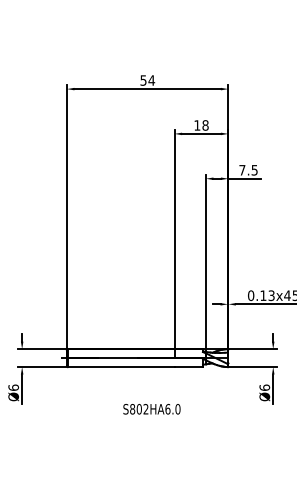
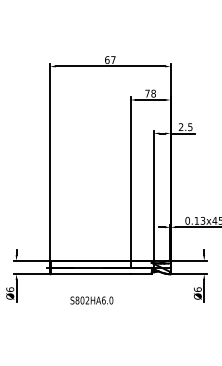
text: (147, 80) -> (110, 60), 54 -> 67
text: (197, 125) -> (147, 93), 18 -> 78
text: (242, 170) -> (181, 127), 7.5 -> 2.5
text: (151, 409) -> (91, 300), moved

